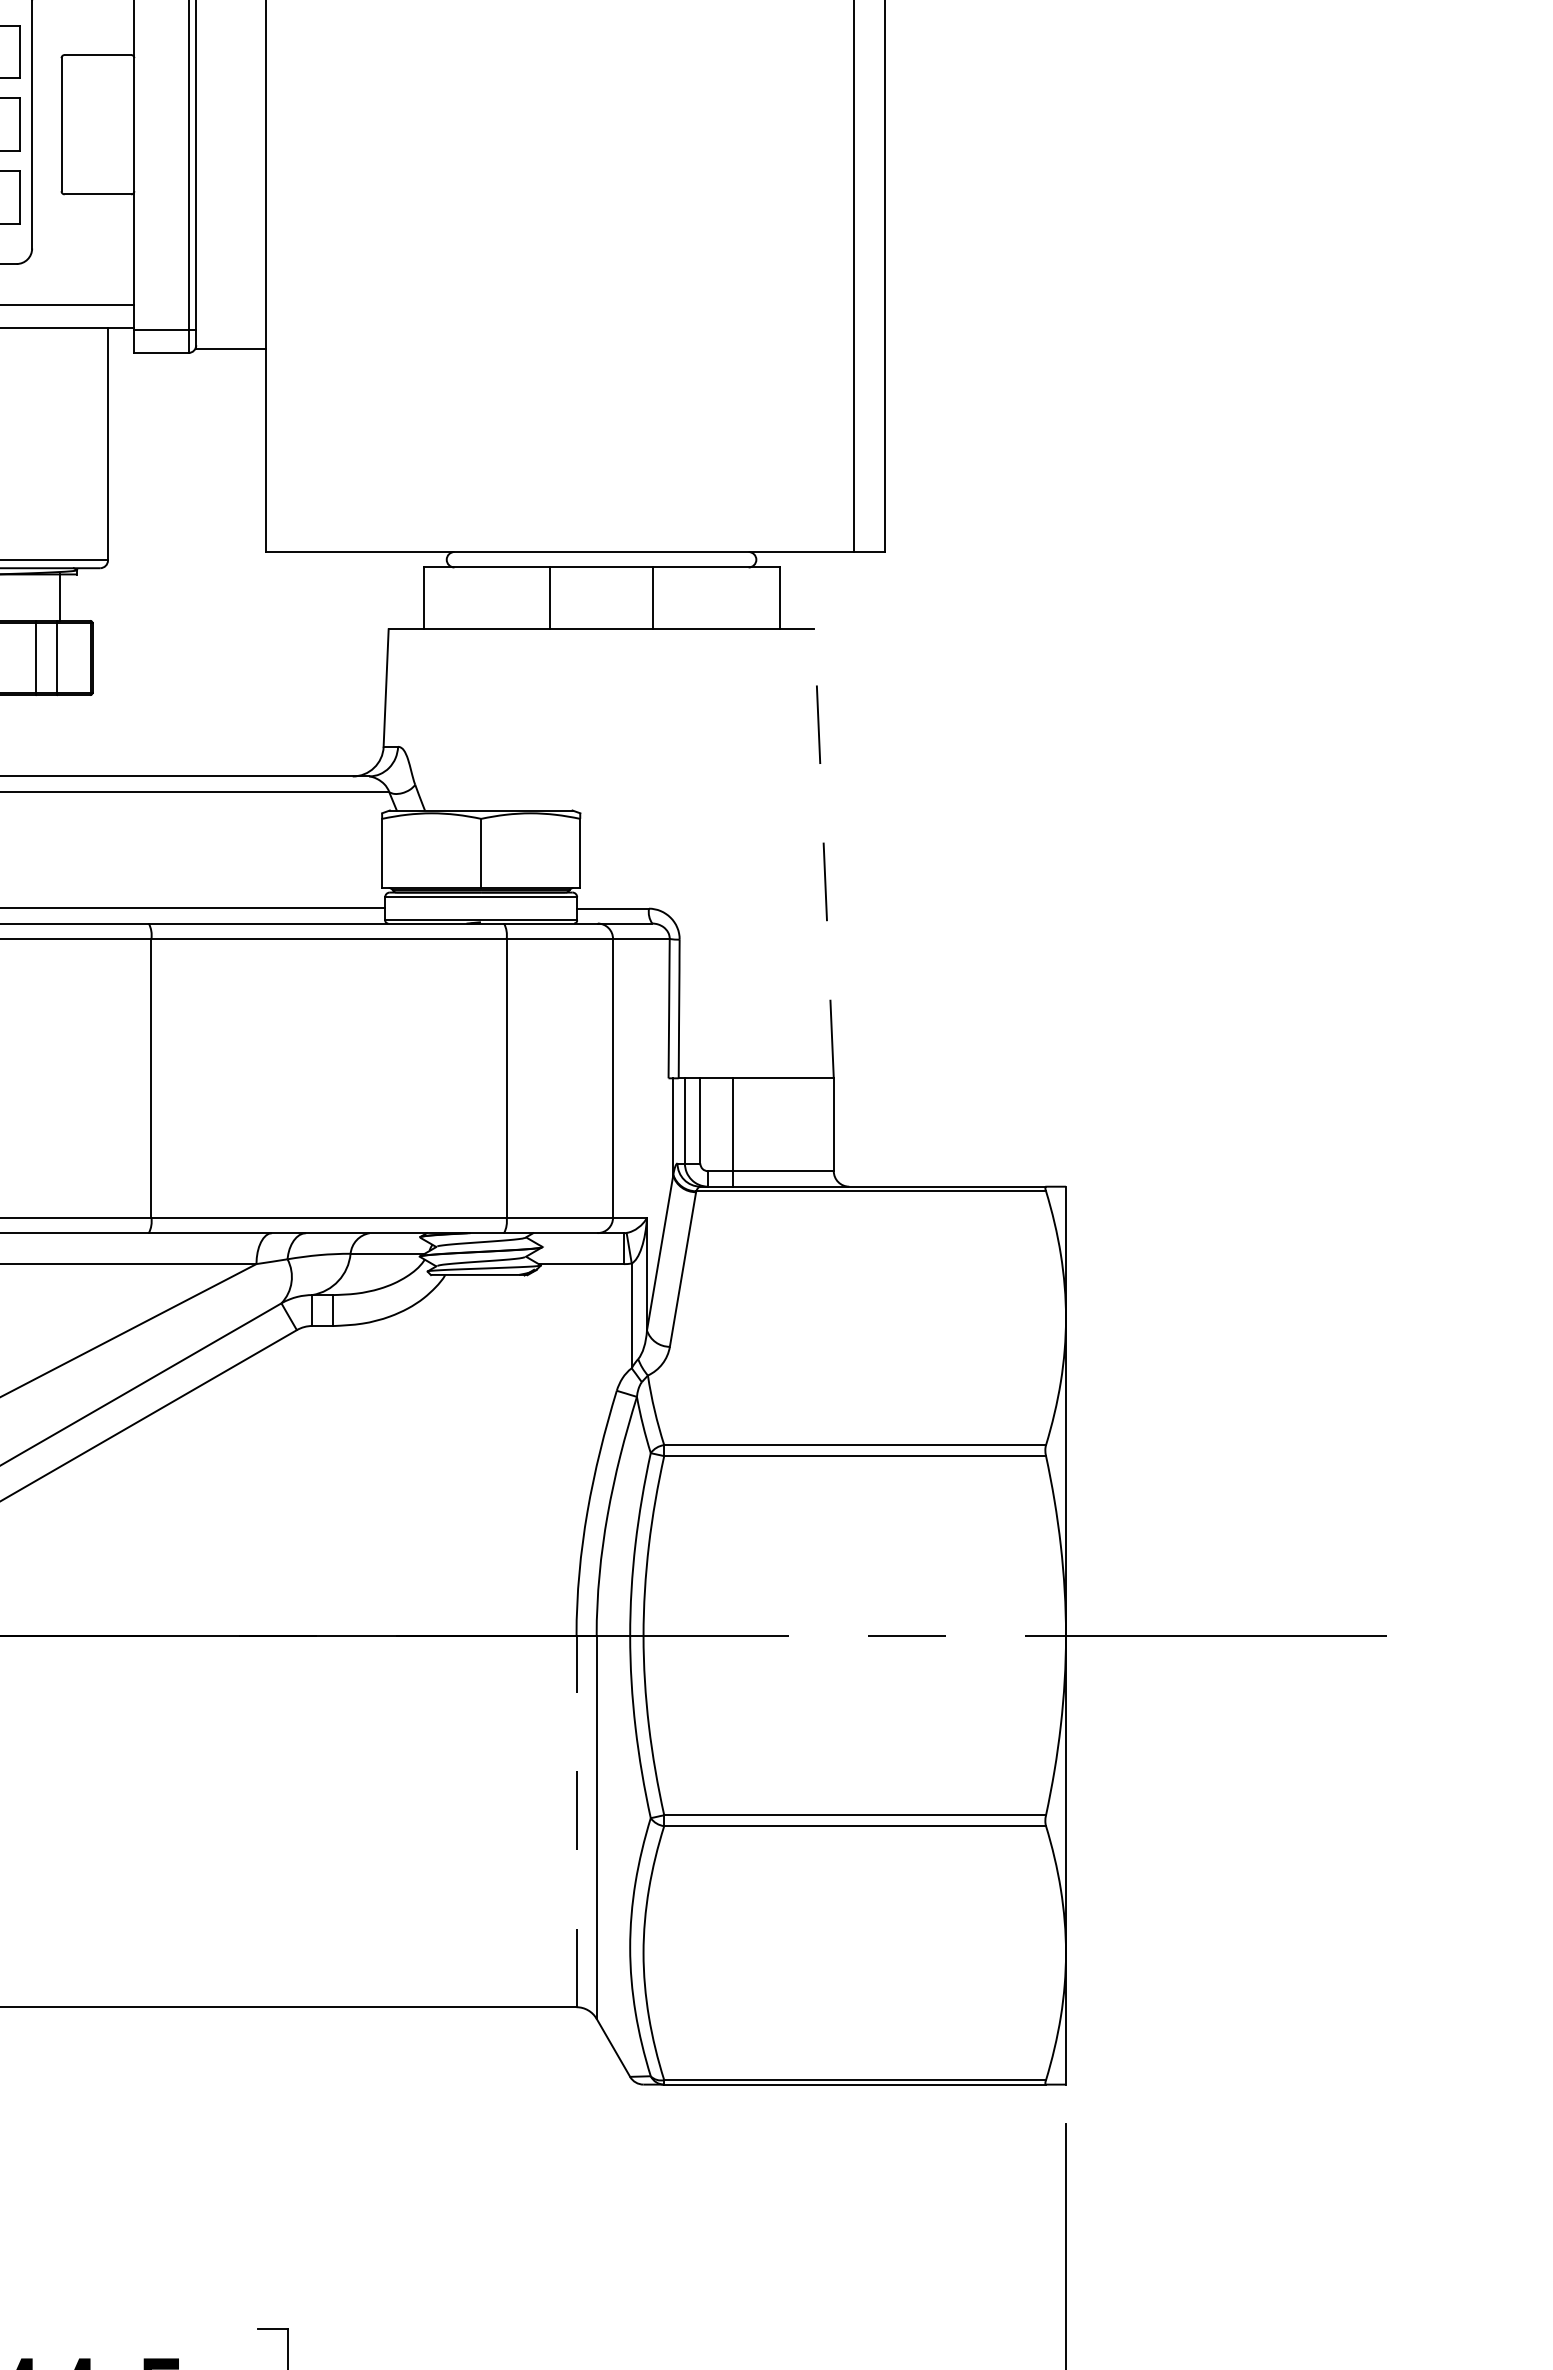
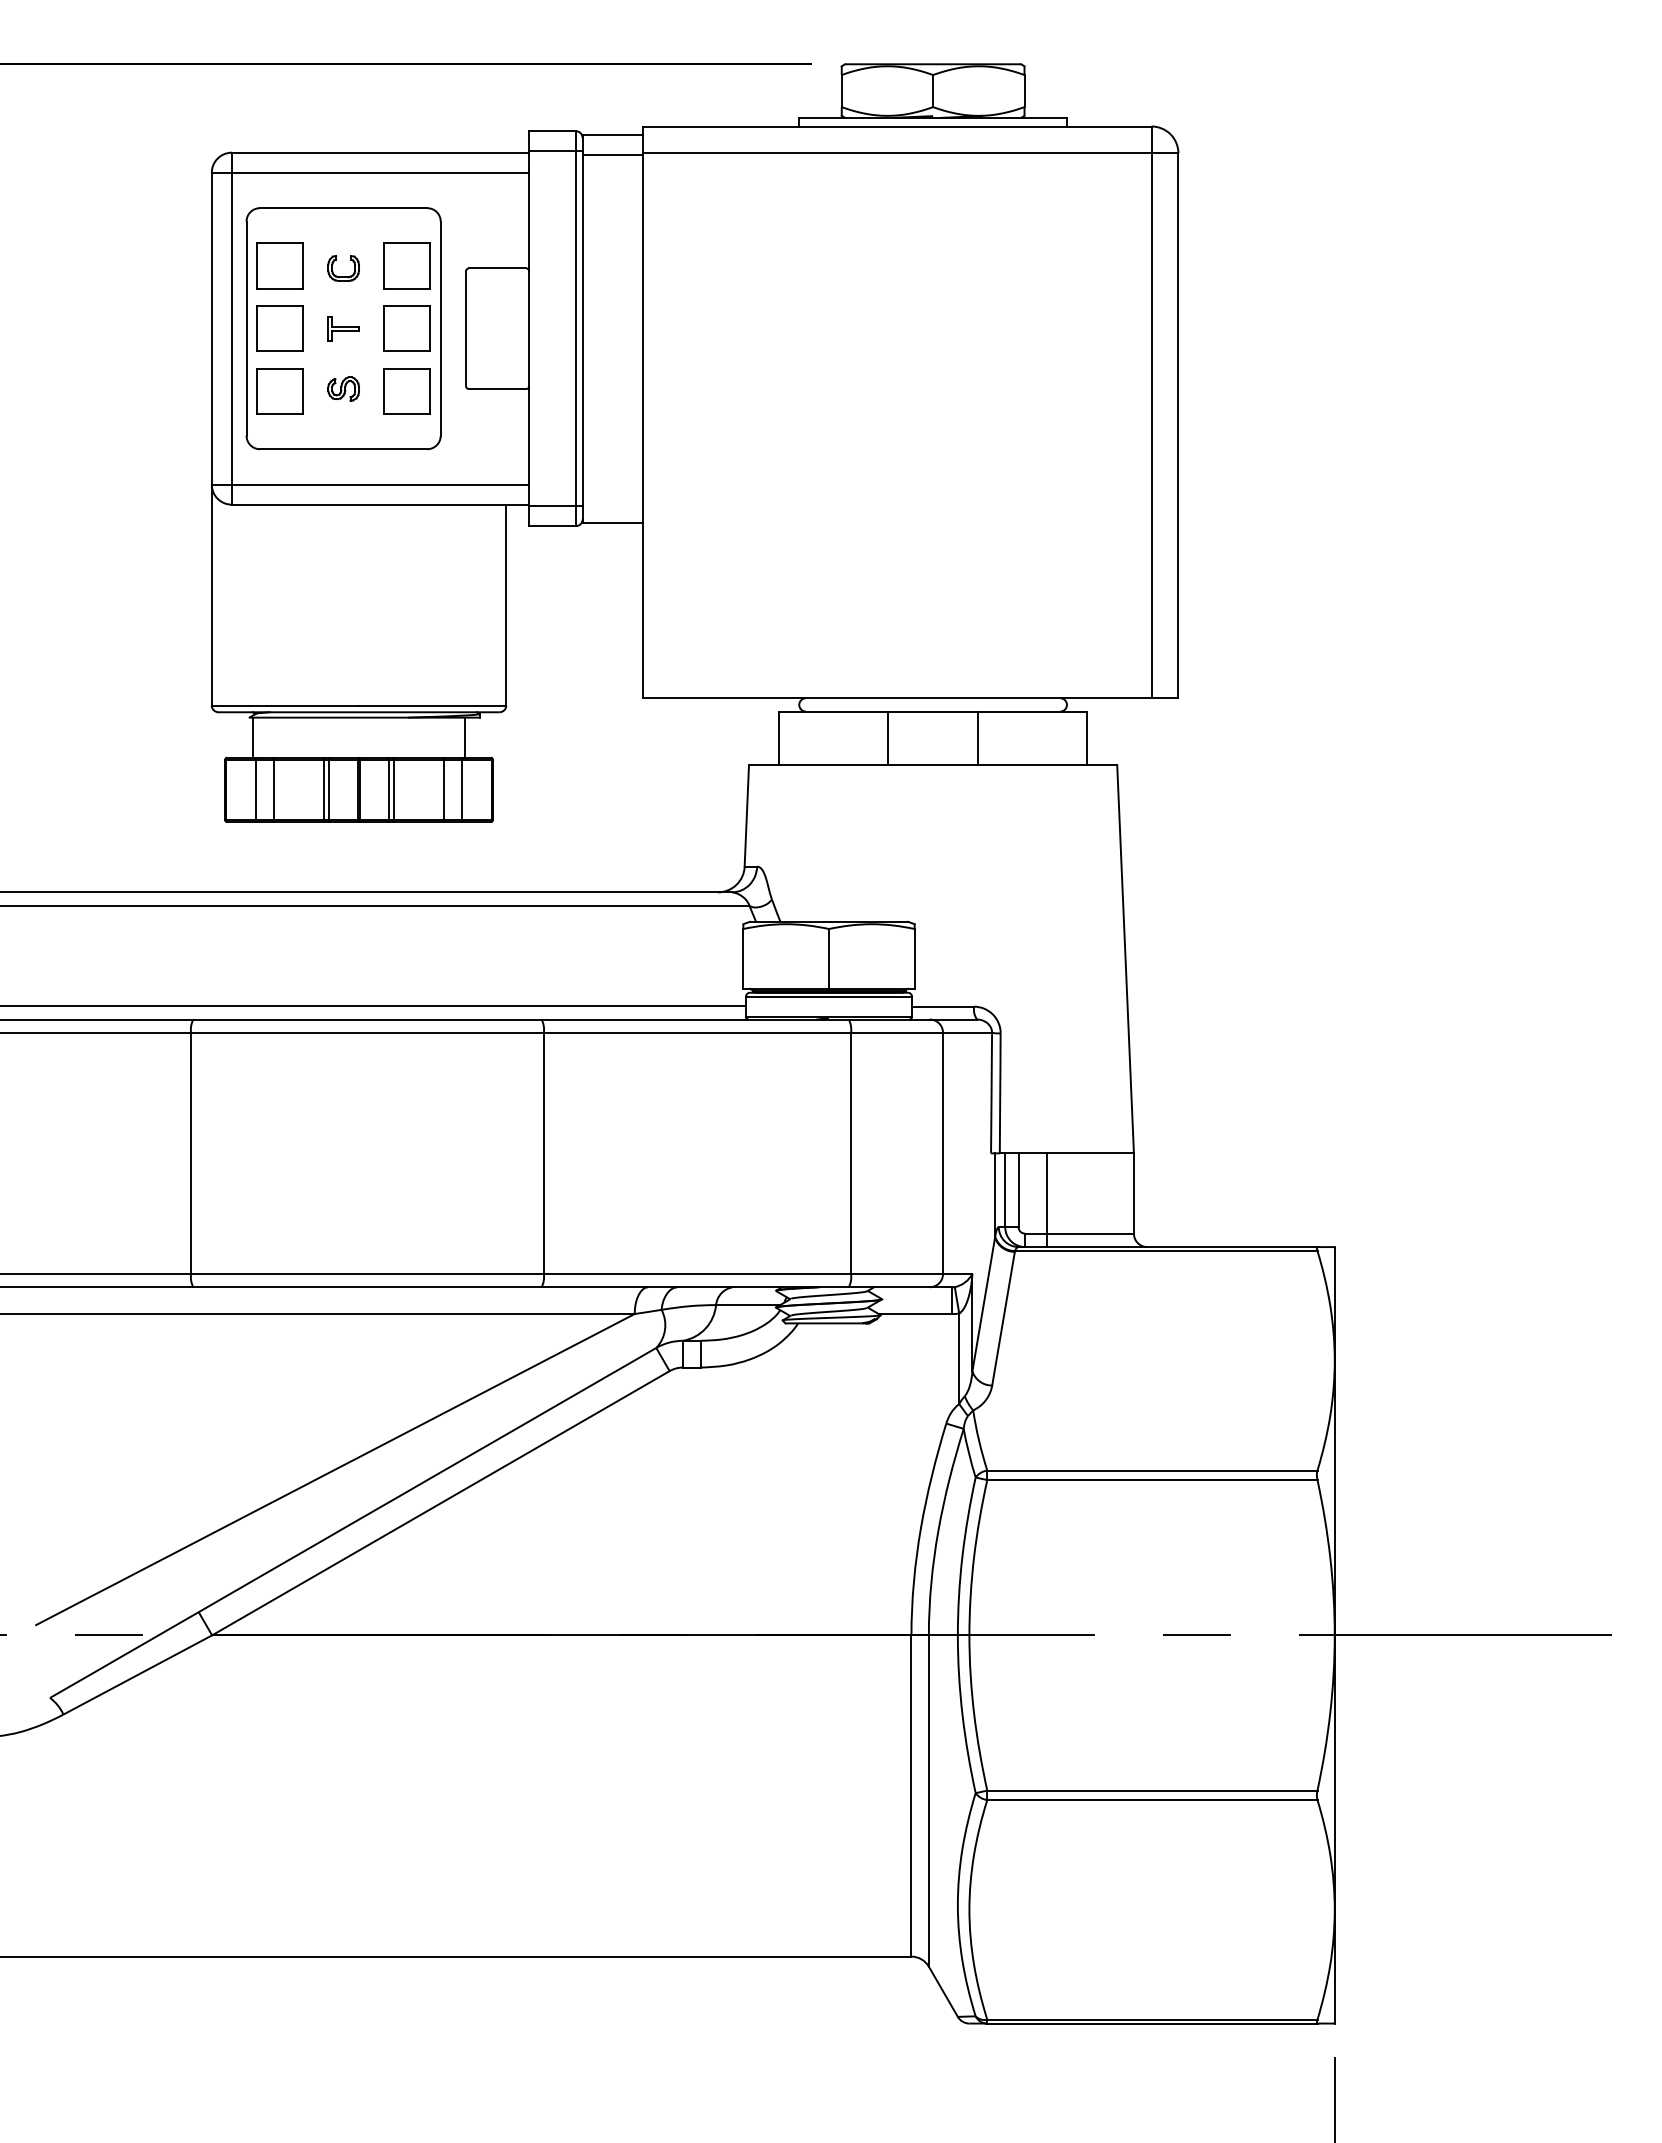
line: (824, 852) -> (1125, 958), dashed -> solid
line: (576, 1820) -> (911, 1795), dashed -> solid

